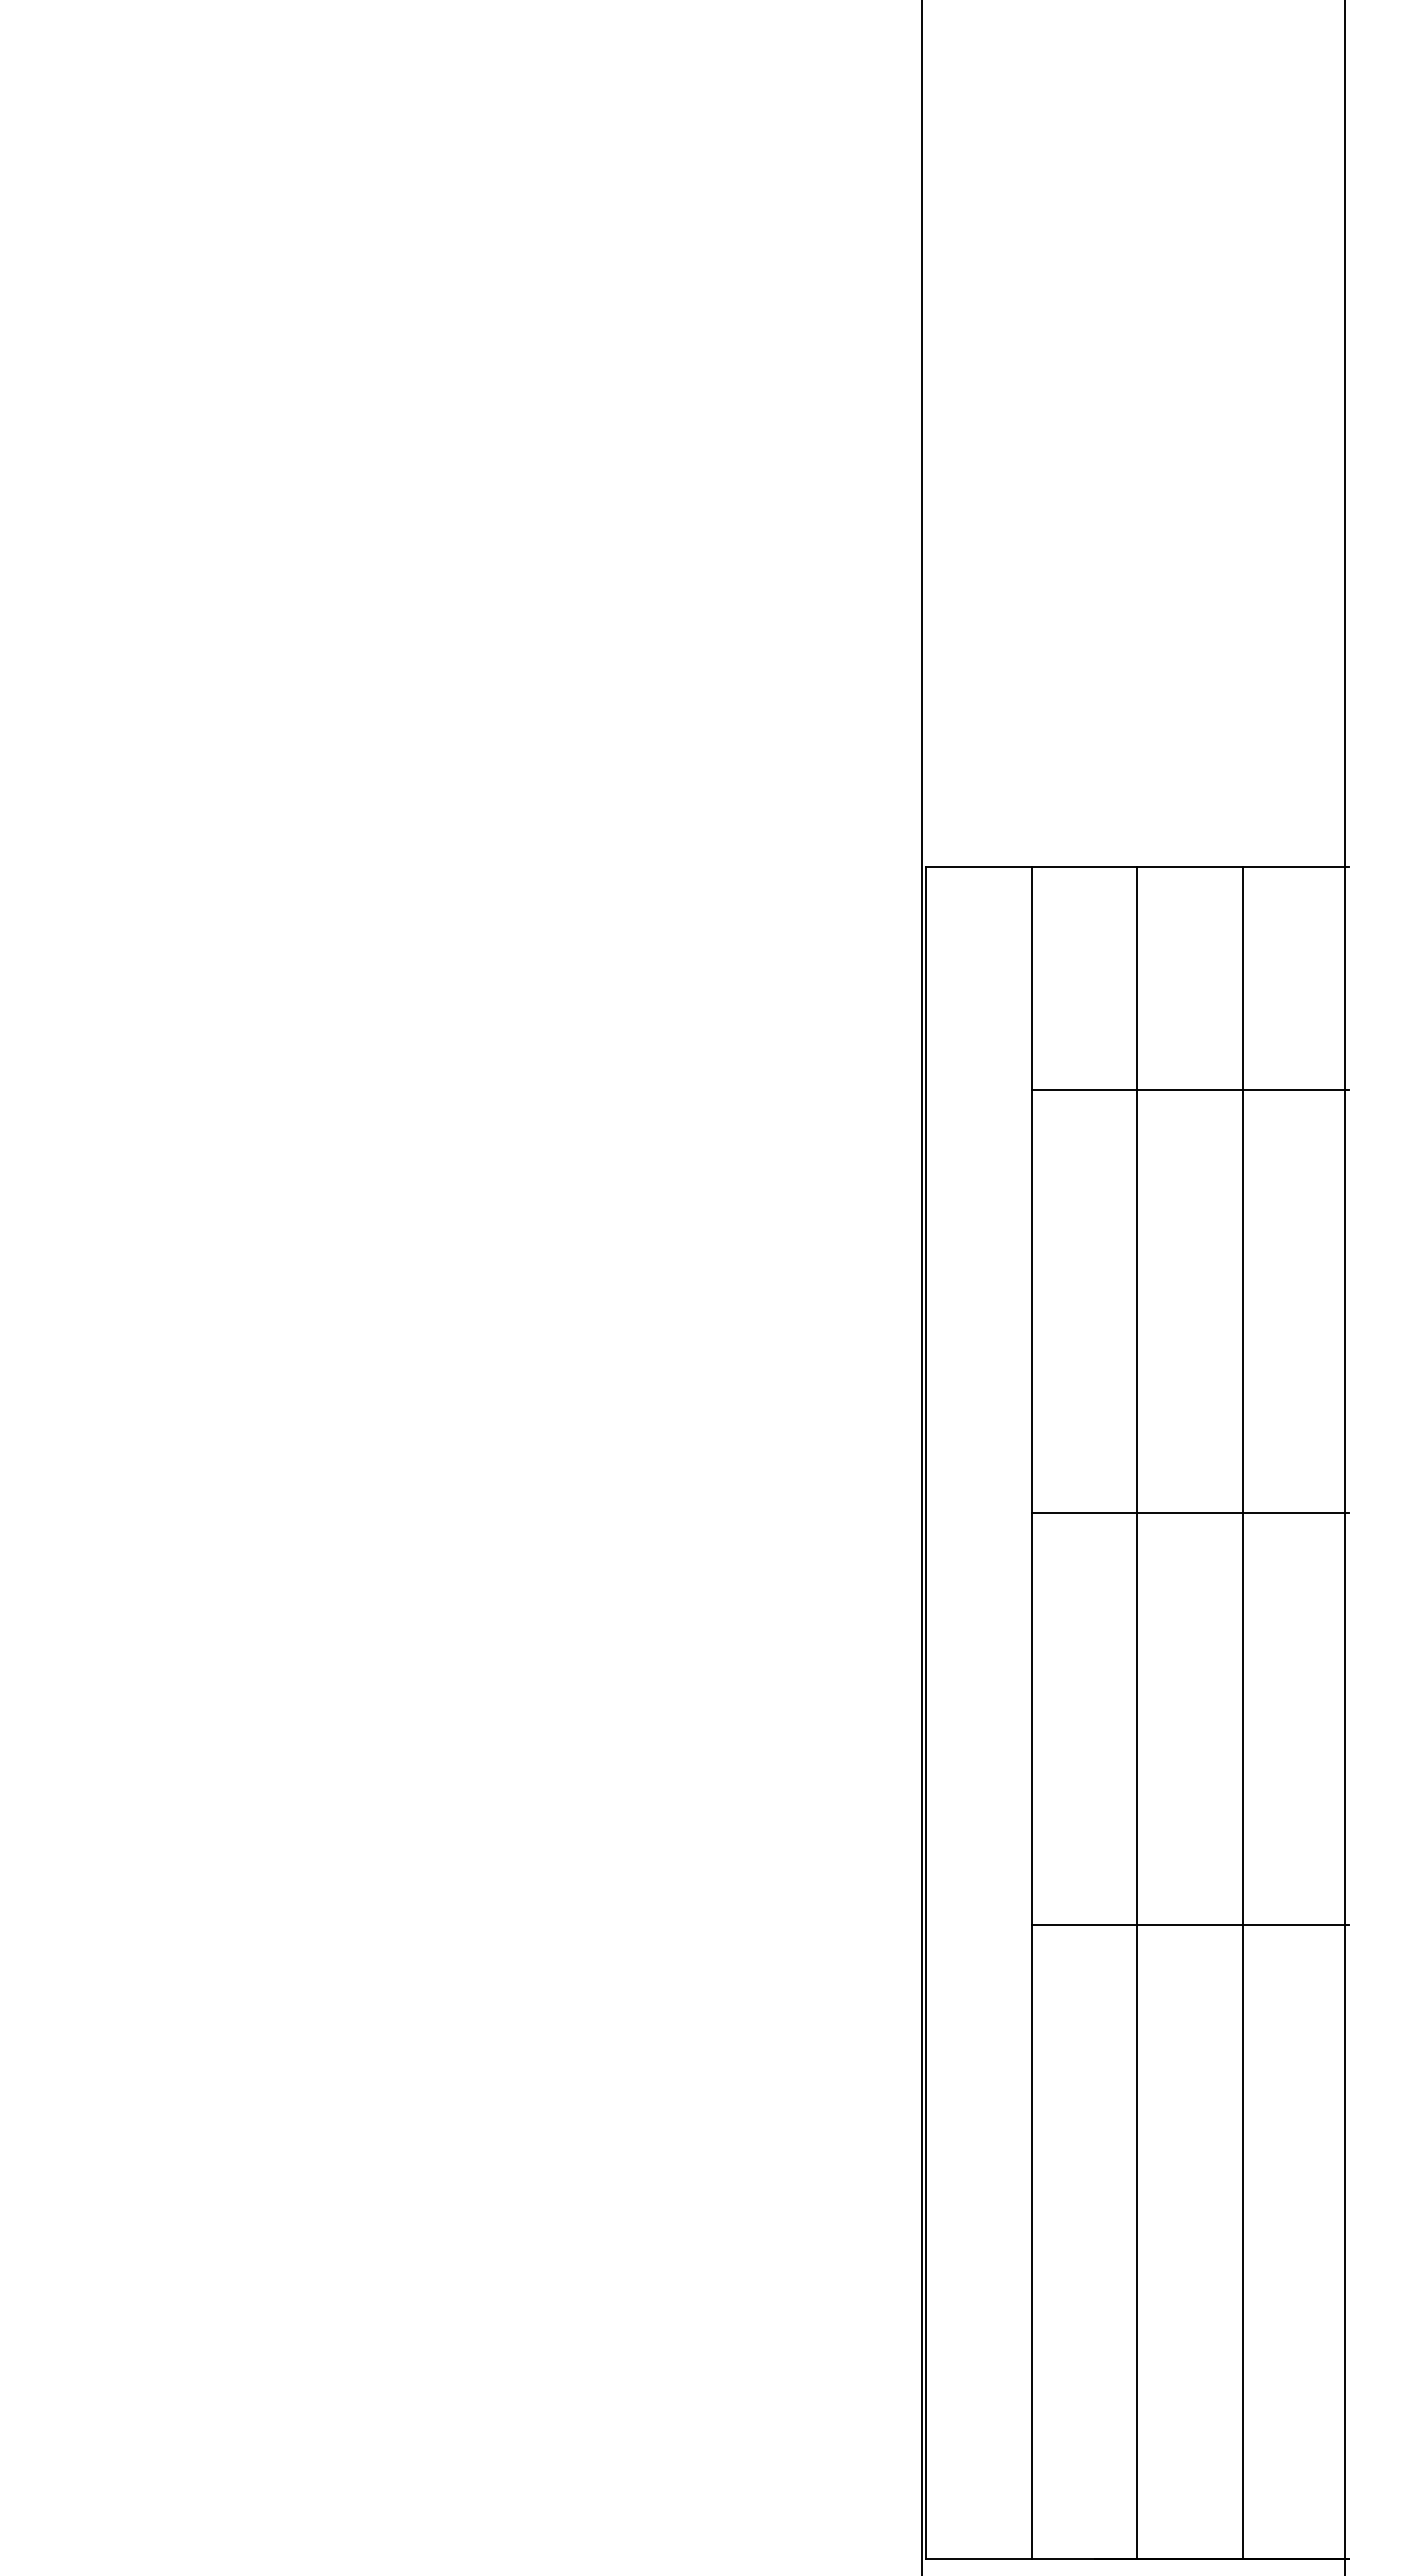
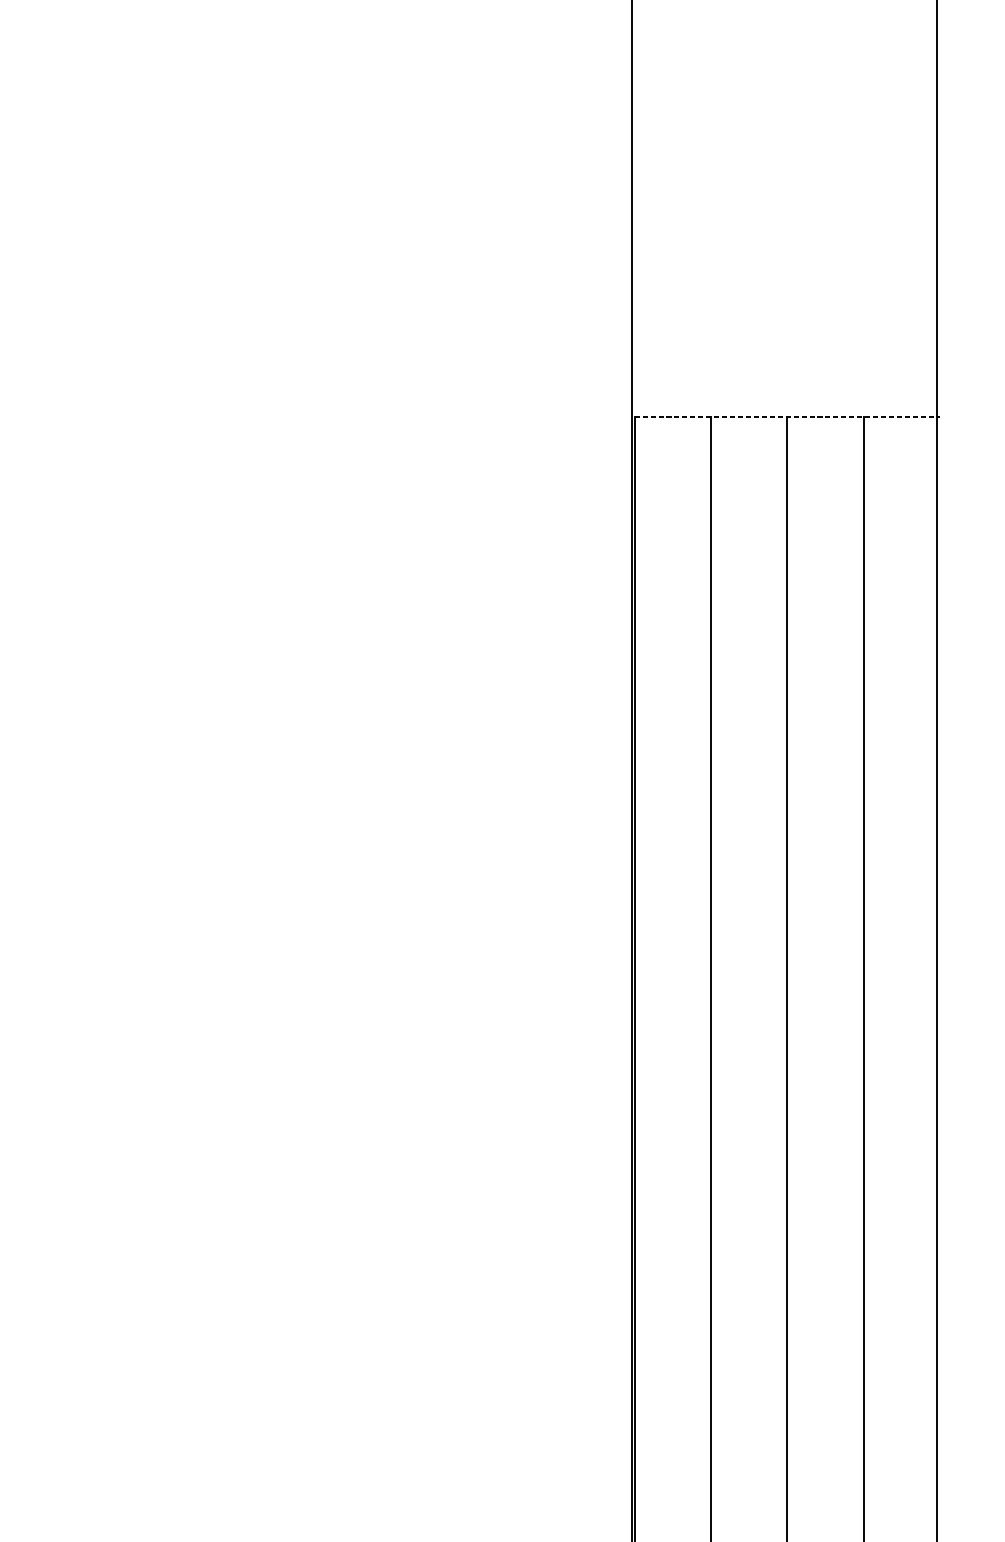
line: (1137, 867) -> (787, 417), solid -> dashed
line: (1189, 1089) -> (825, 577), removed
line: (1189, 1512) -> (825, 883), removed
line: (1189, 1924) -> (825, 1181), removed

